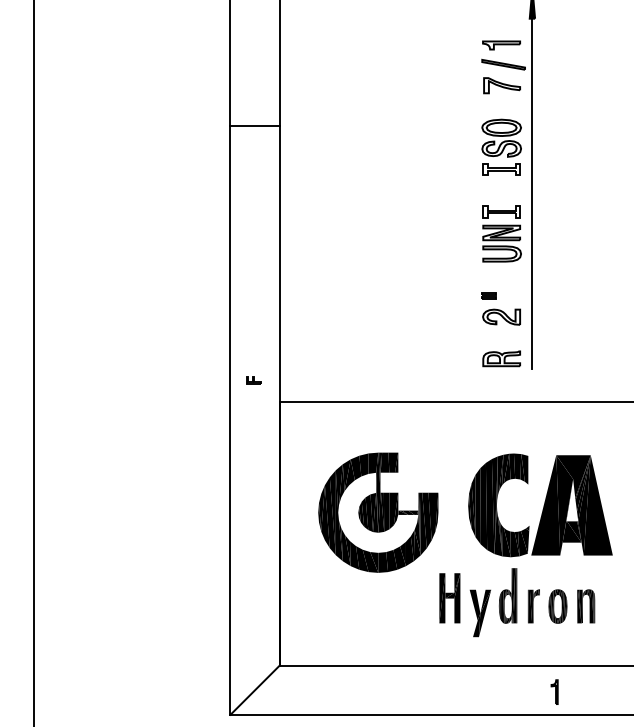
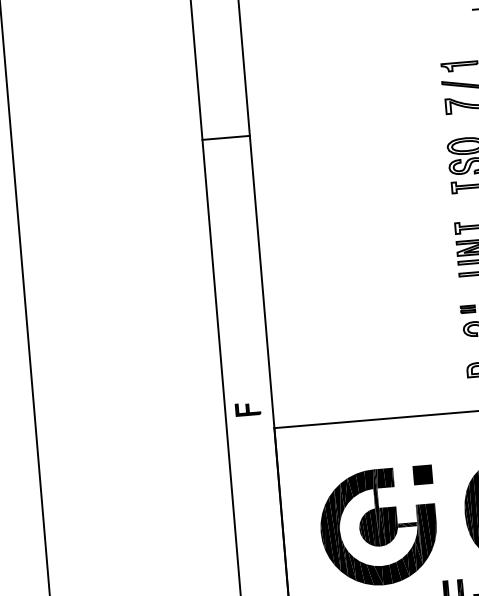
line: (254, 125) -> (225, 137), moved
part: (253, 379) -> (247, 408), size x1.67
part: (427, 462) -> (421, 474), added

